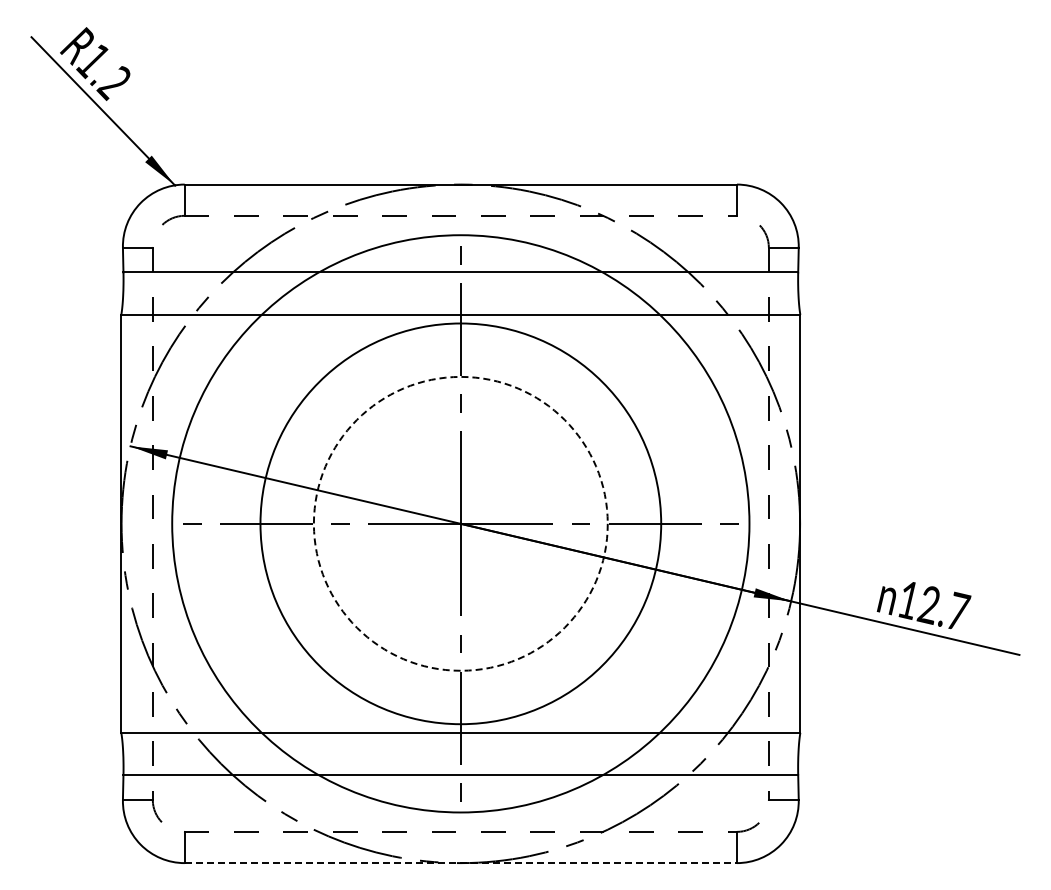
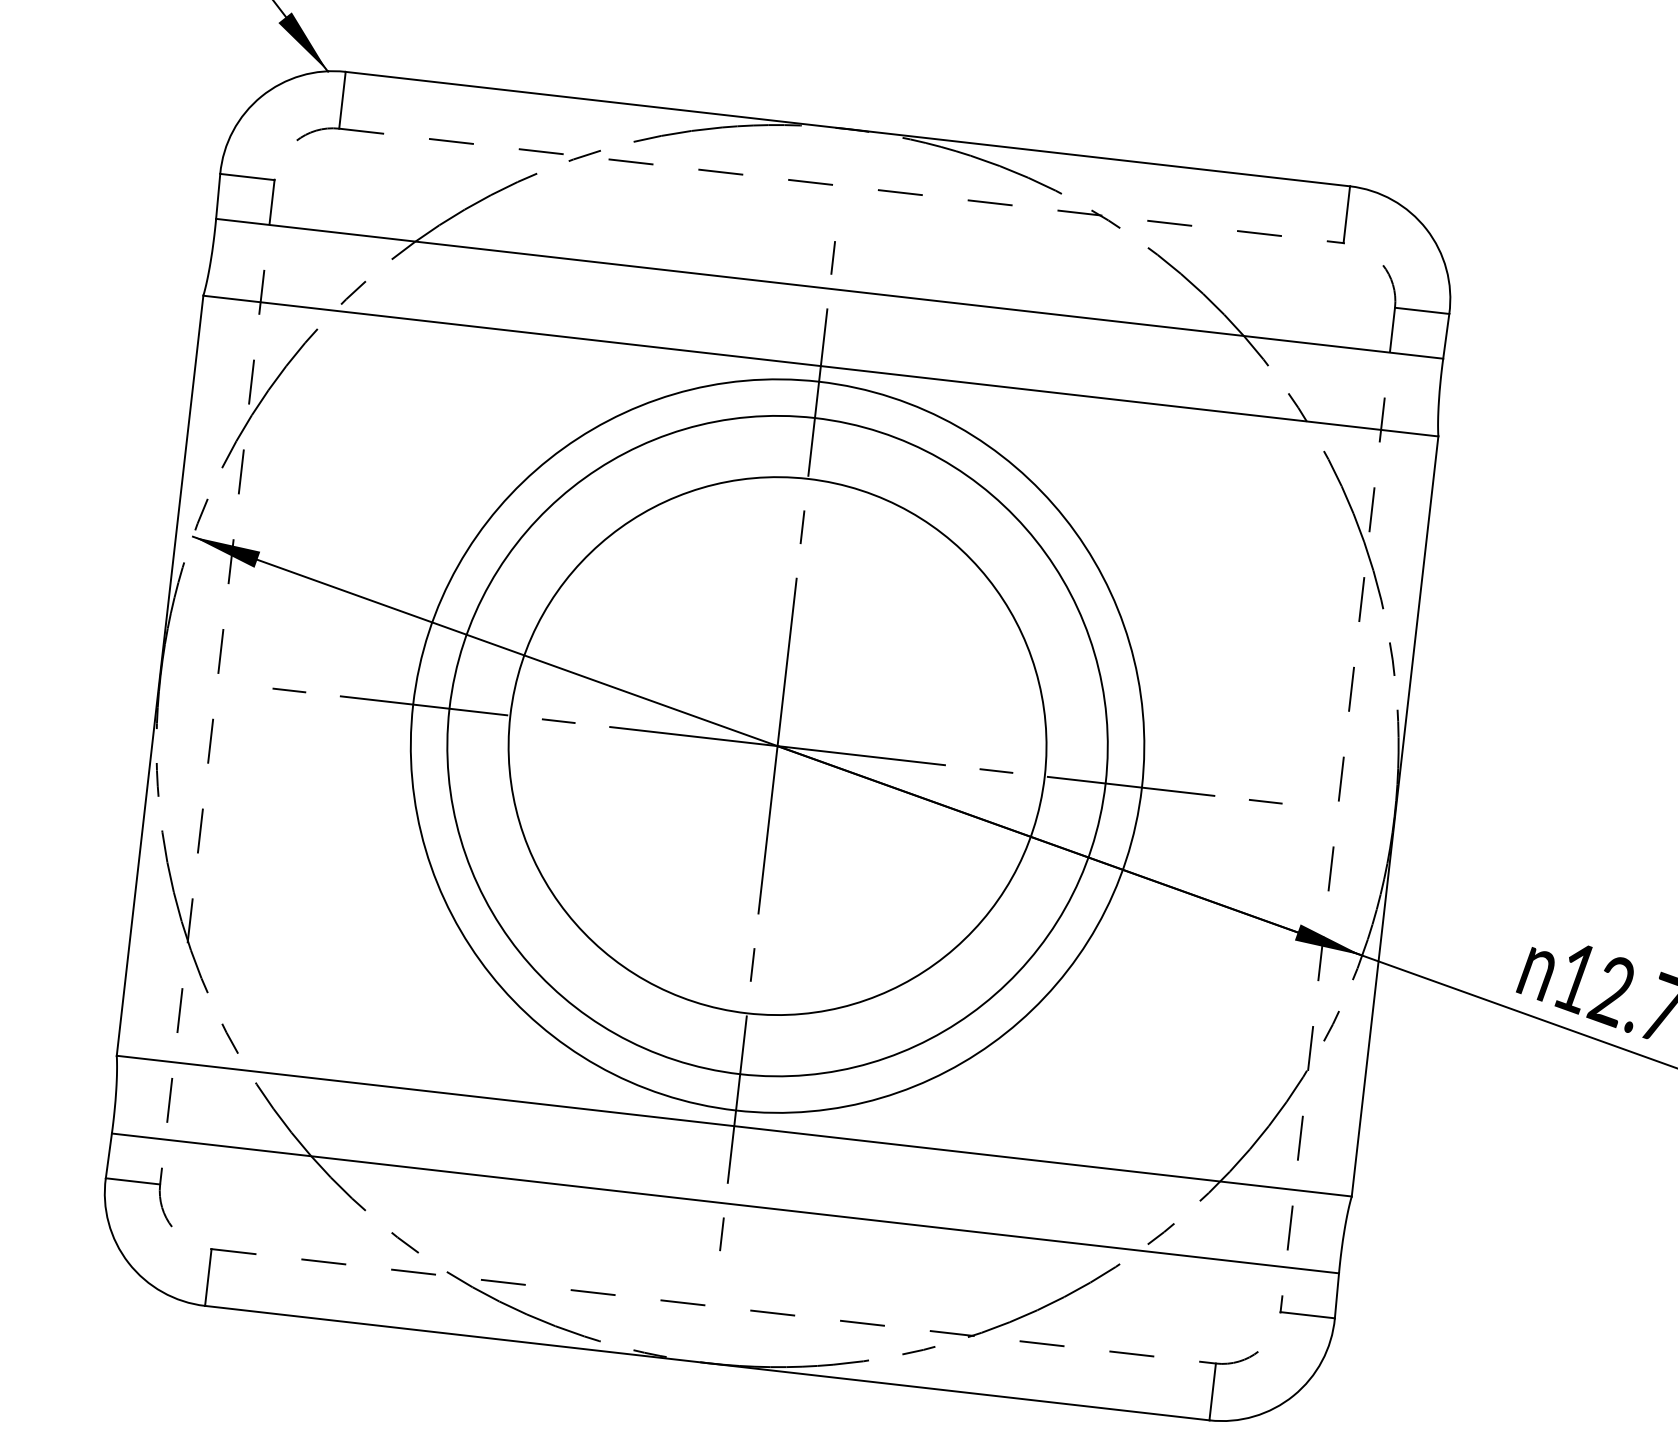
circle: (460, 523) -> (777, 745), dashed -> solid
circle: (460, 523) -> (777, 745), size x0.62
line: (461, 863) -> (708, 1363), dashed -> solid

